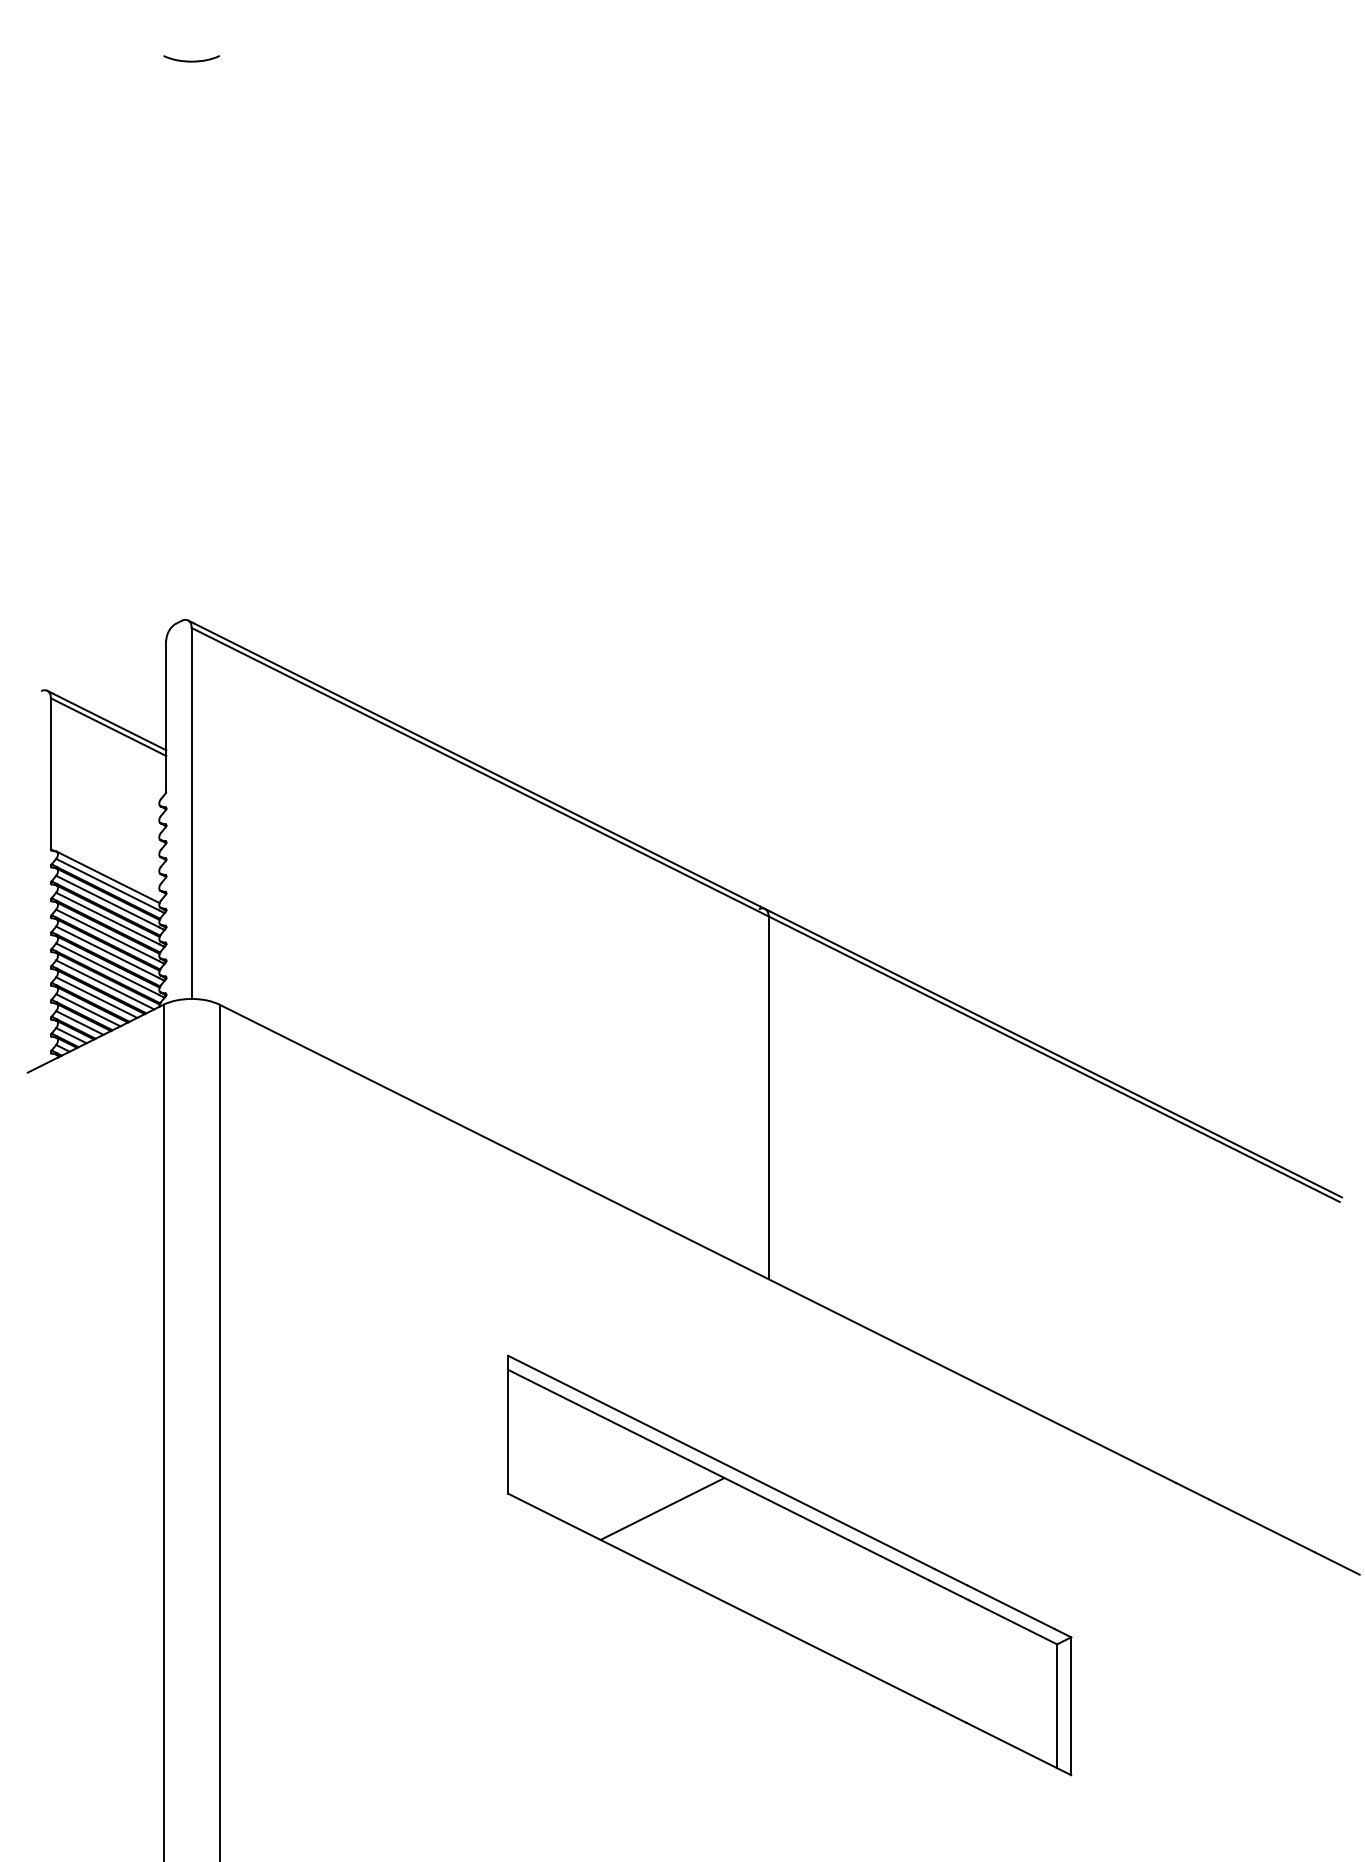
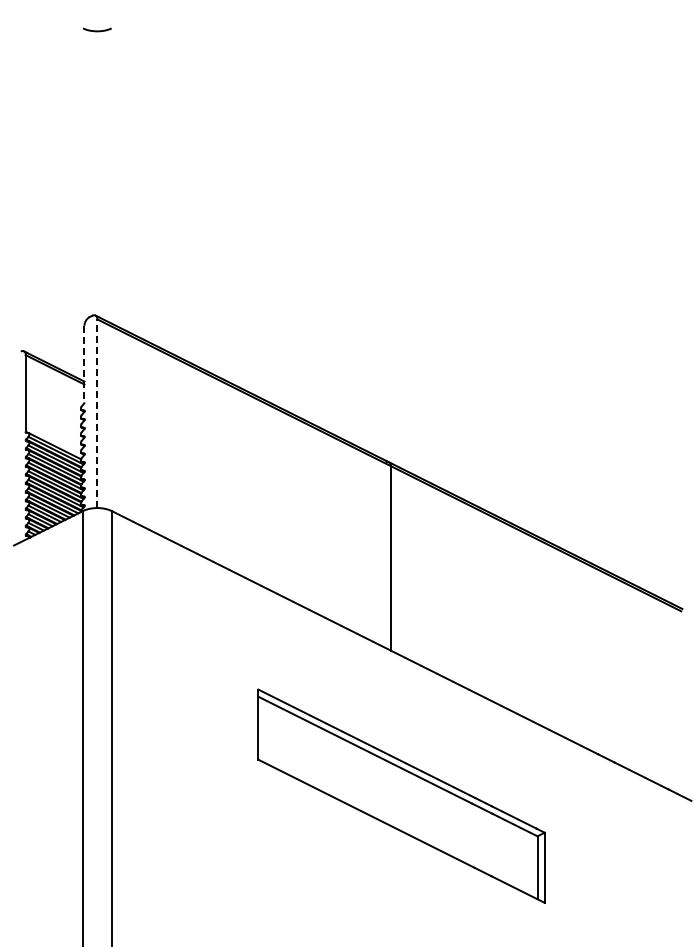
line: (166, 716) -> (84, 364), solid -> dashed
line: (191, 813) -> (97, 413), solid -> dashed
line: (661, 1509) -> (336, 767), removed

